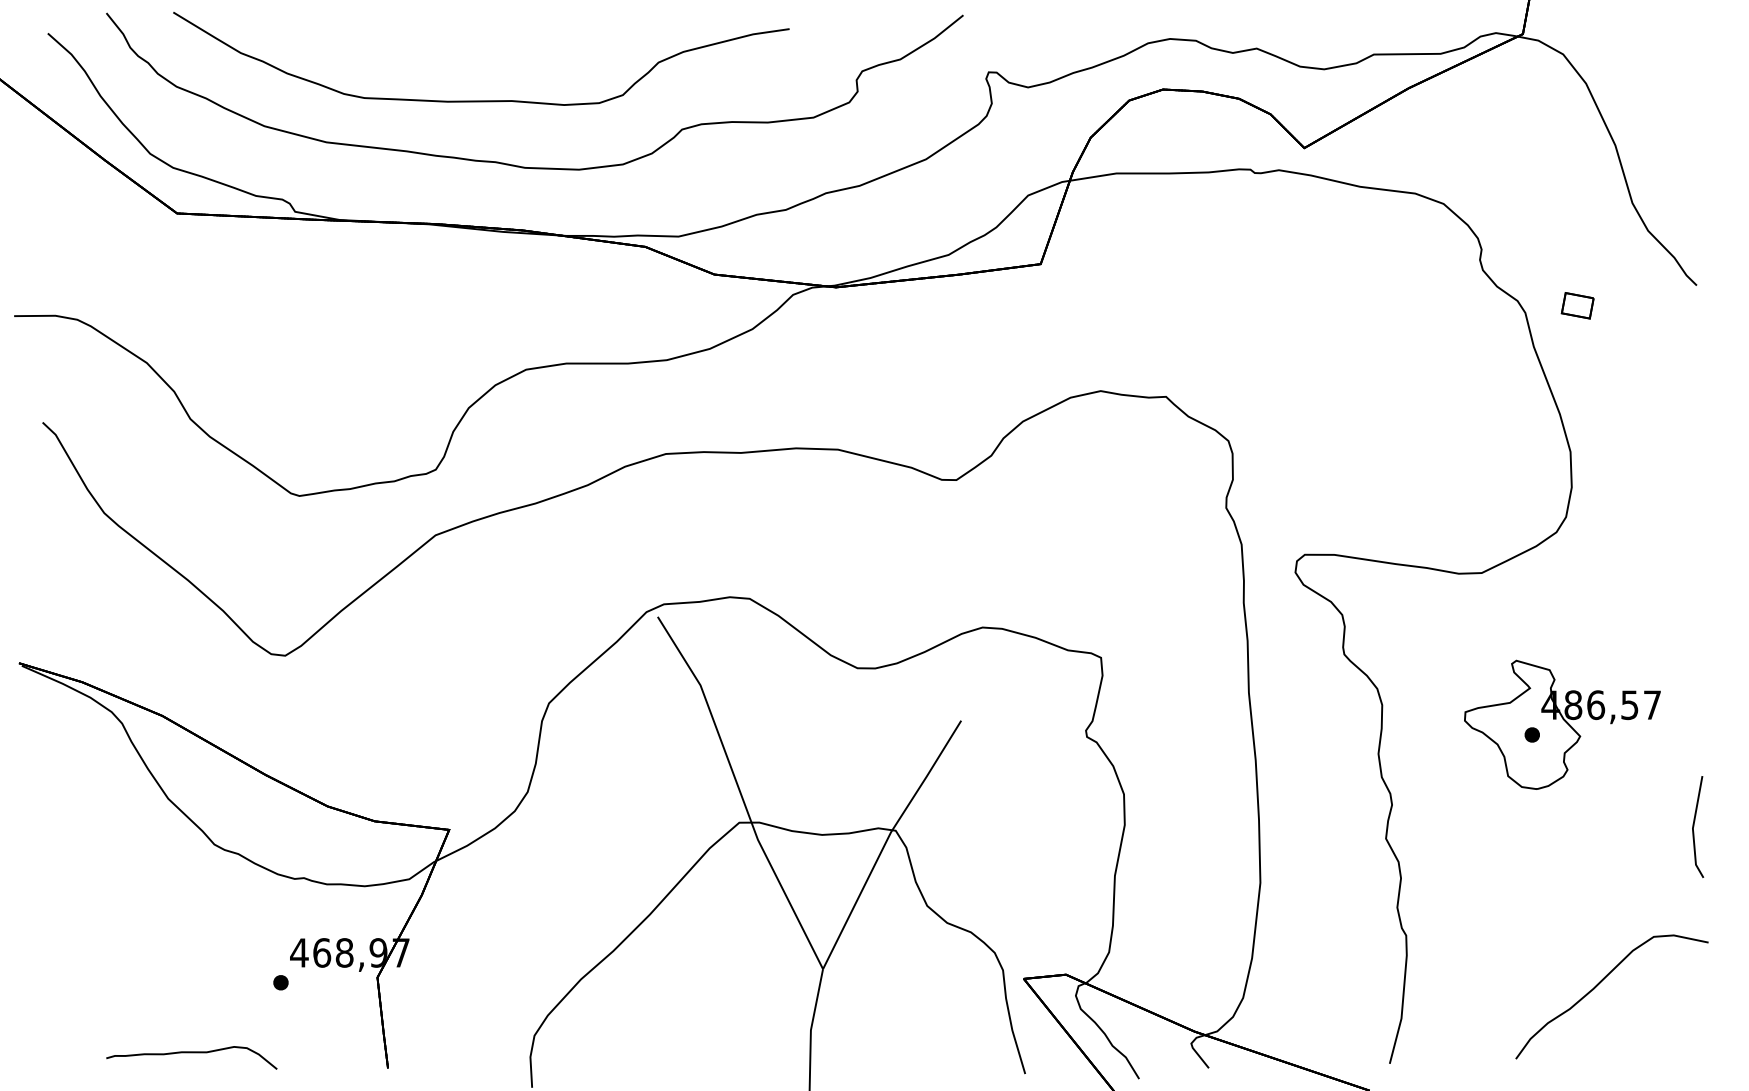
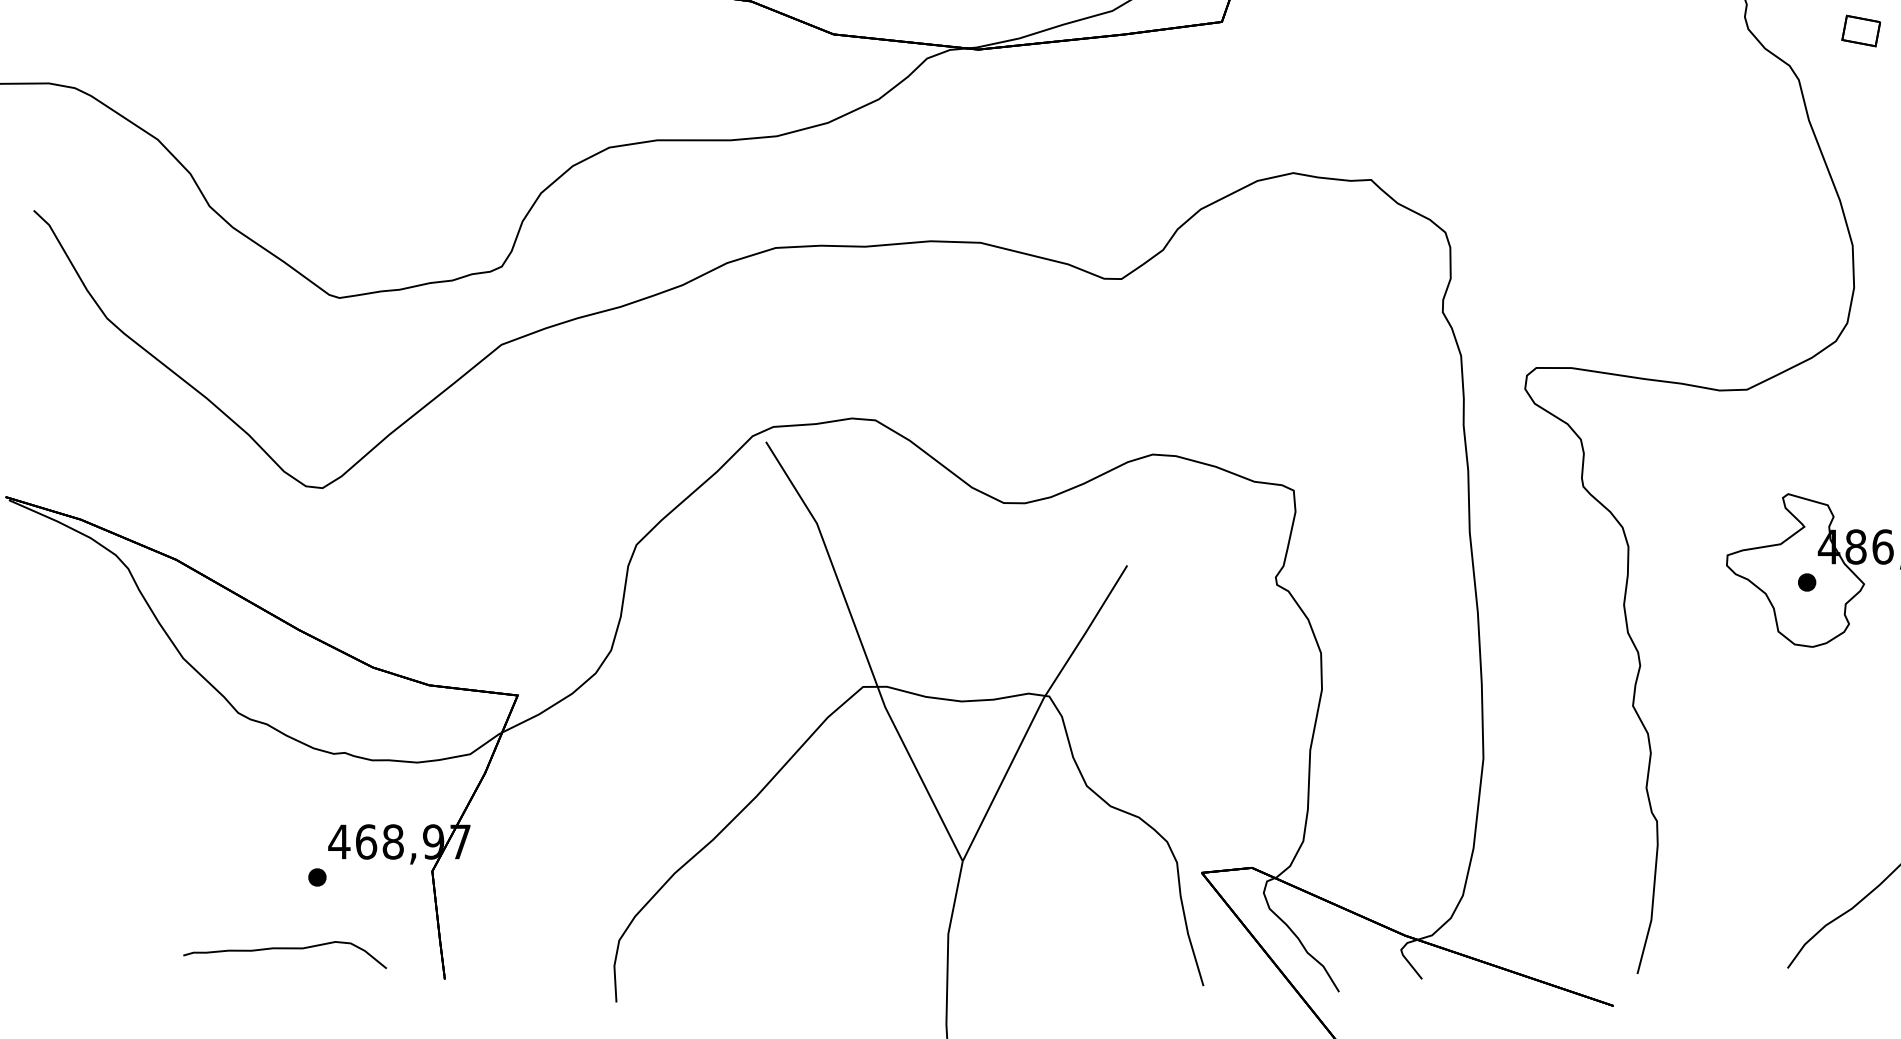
part: (1577, 305) -> (1860, 30), moved
curve: (191, 1053) -> (284, 949), moved

